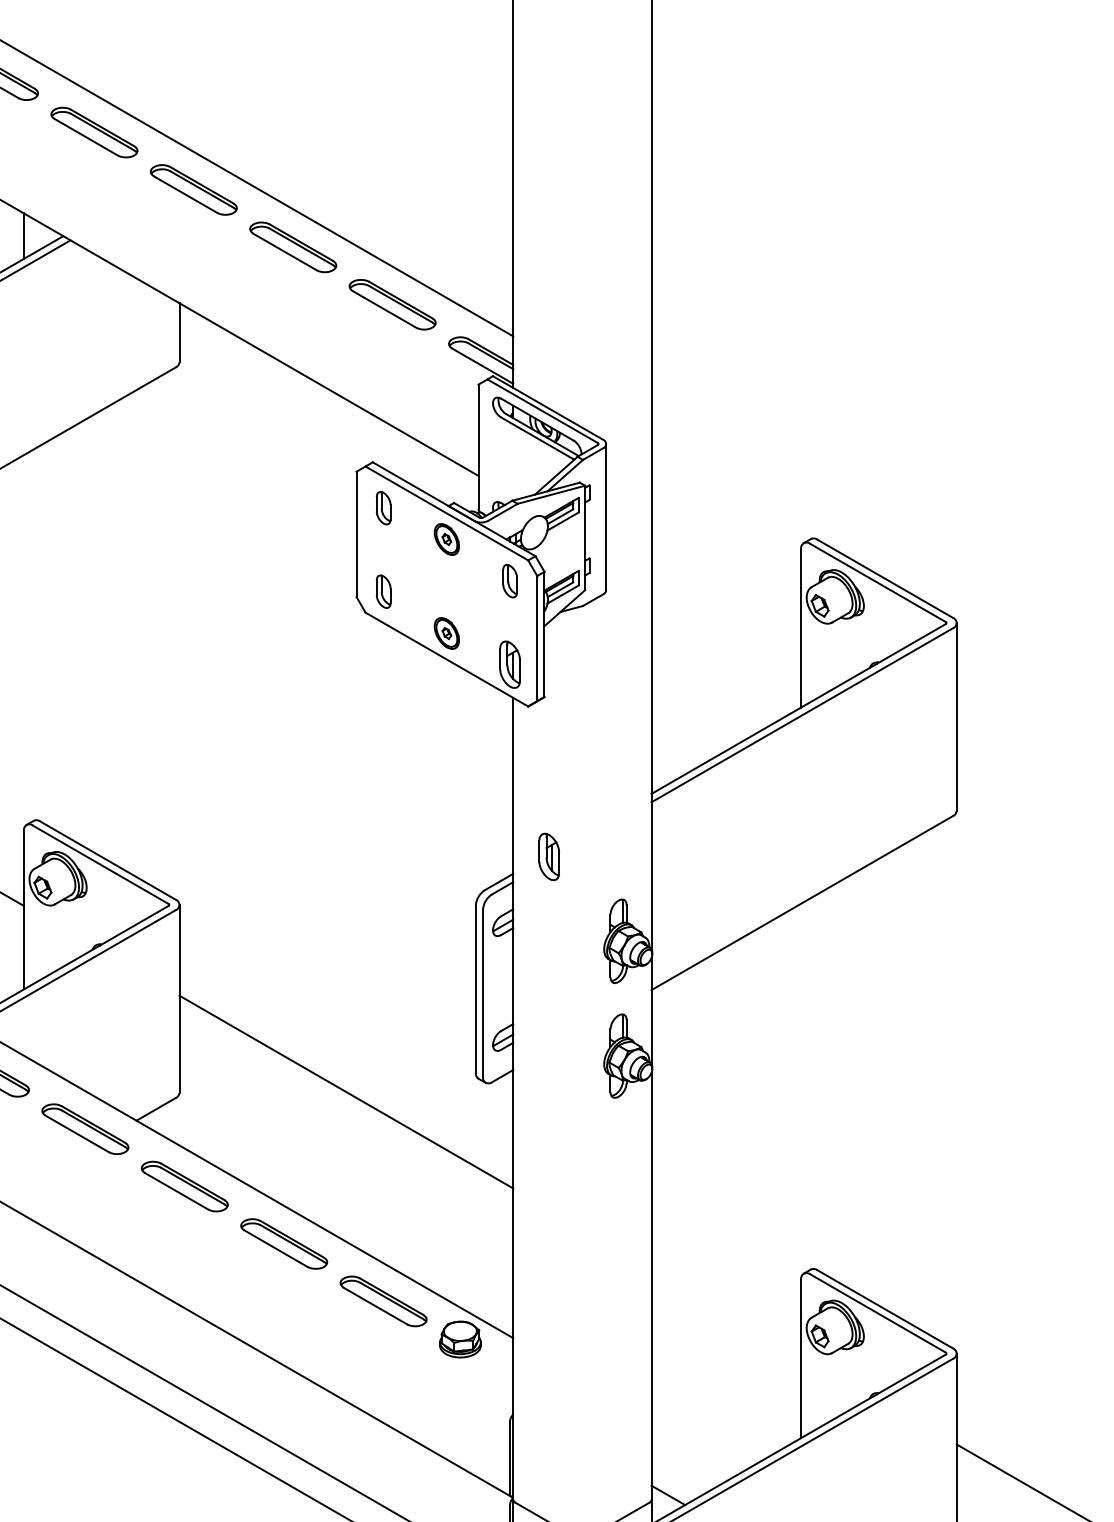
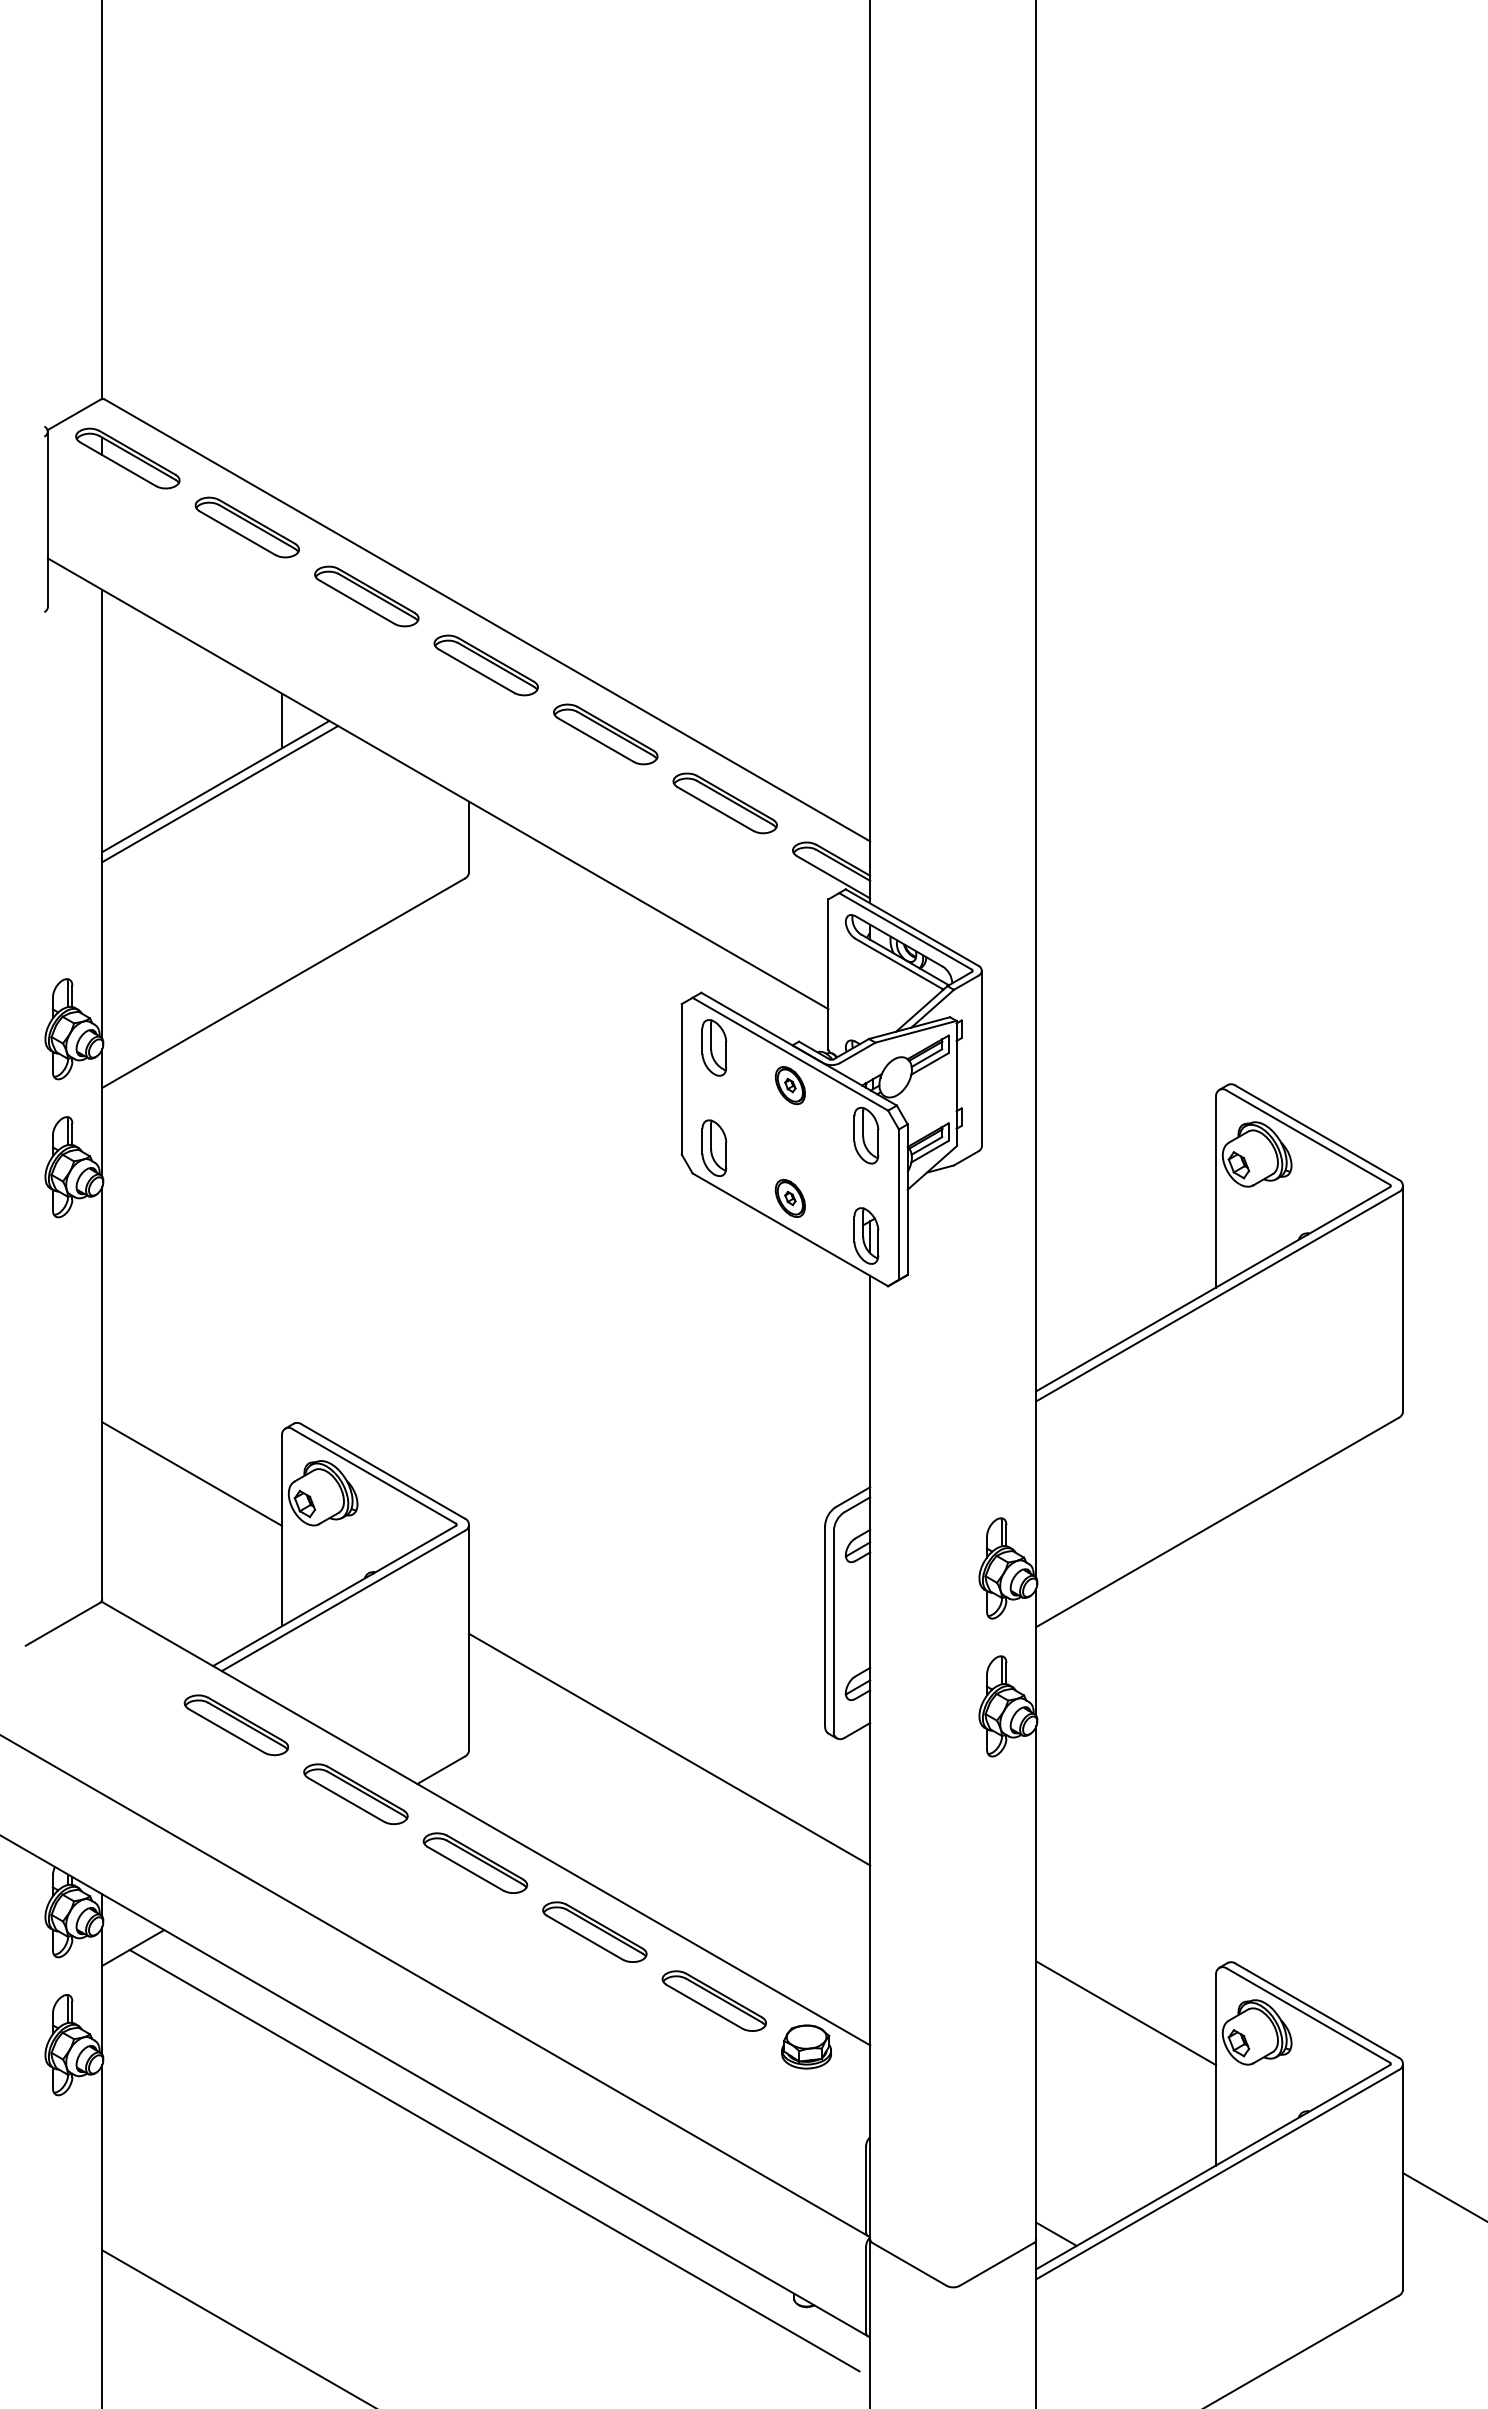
part: (383, 507) -> (714, 1047), size x1.43
part: (510, 581) -> (866, 1135), size x1.43
part: (383, 591) -> (714, 1148), size x1.43
part: (549, 856) -> (913, 1466), removed
line: (726, 1311) -> (1126, 2013), added

